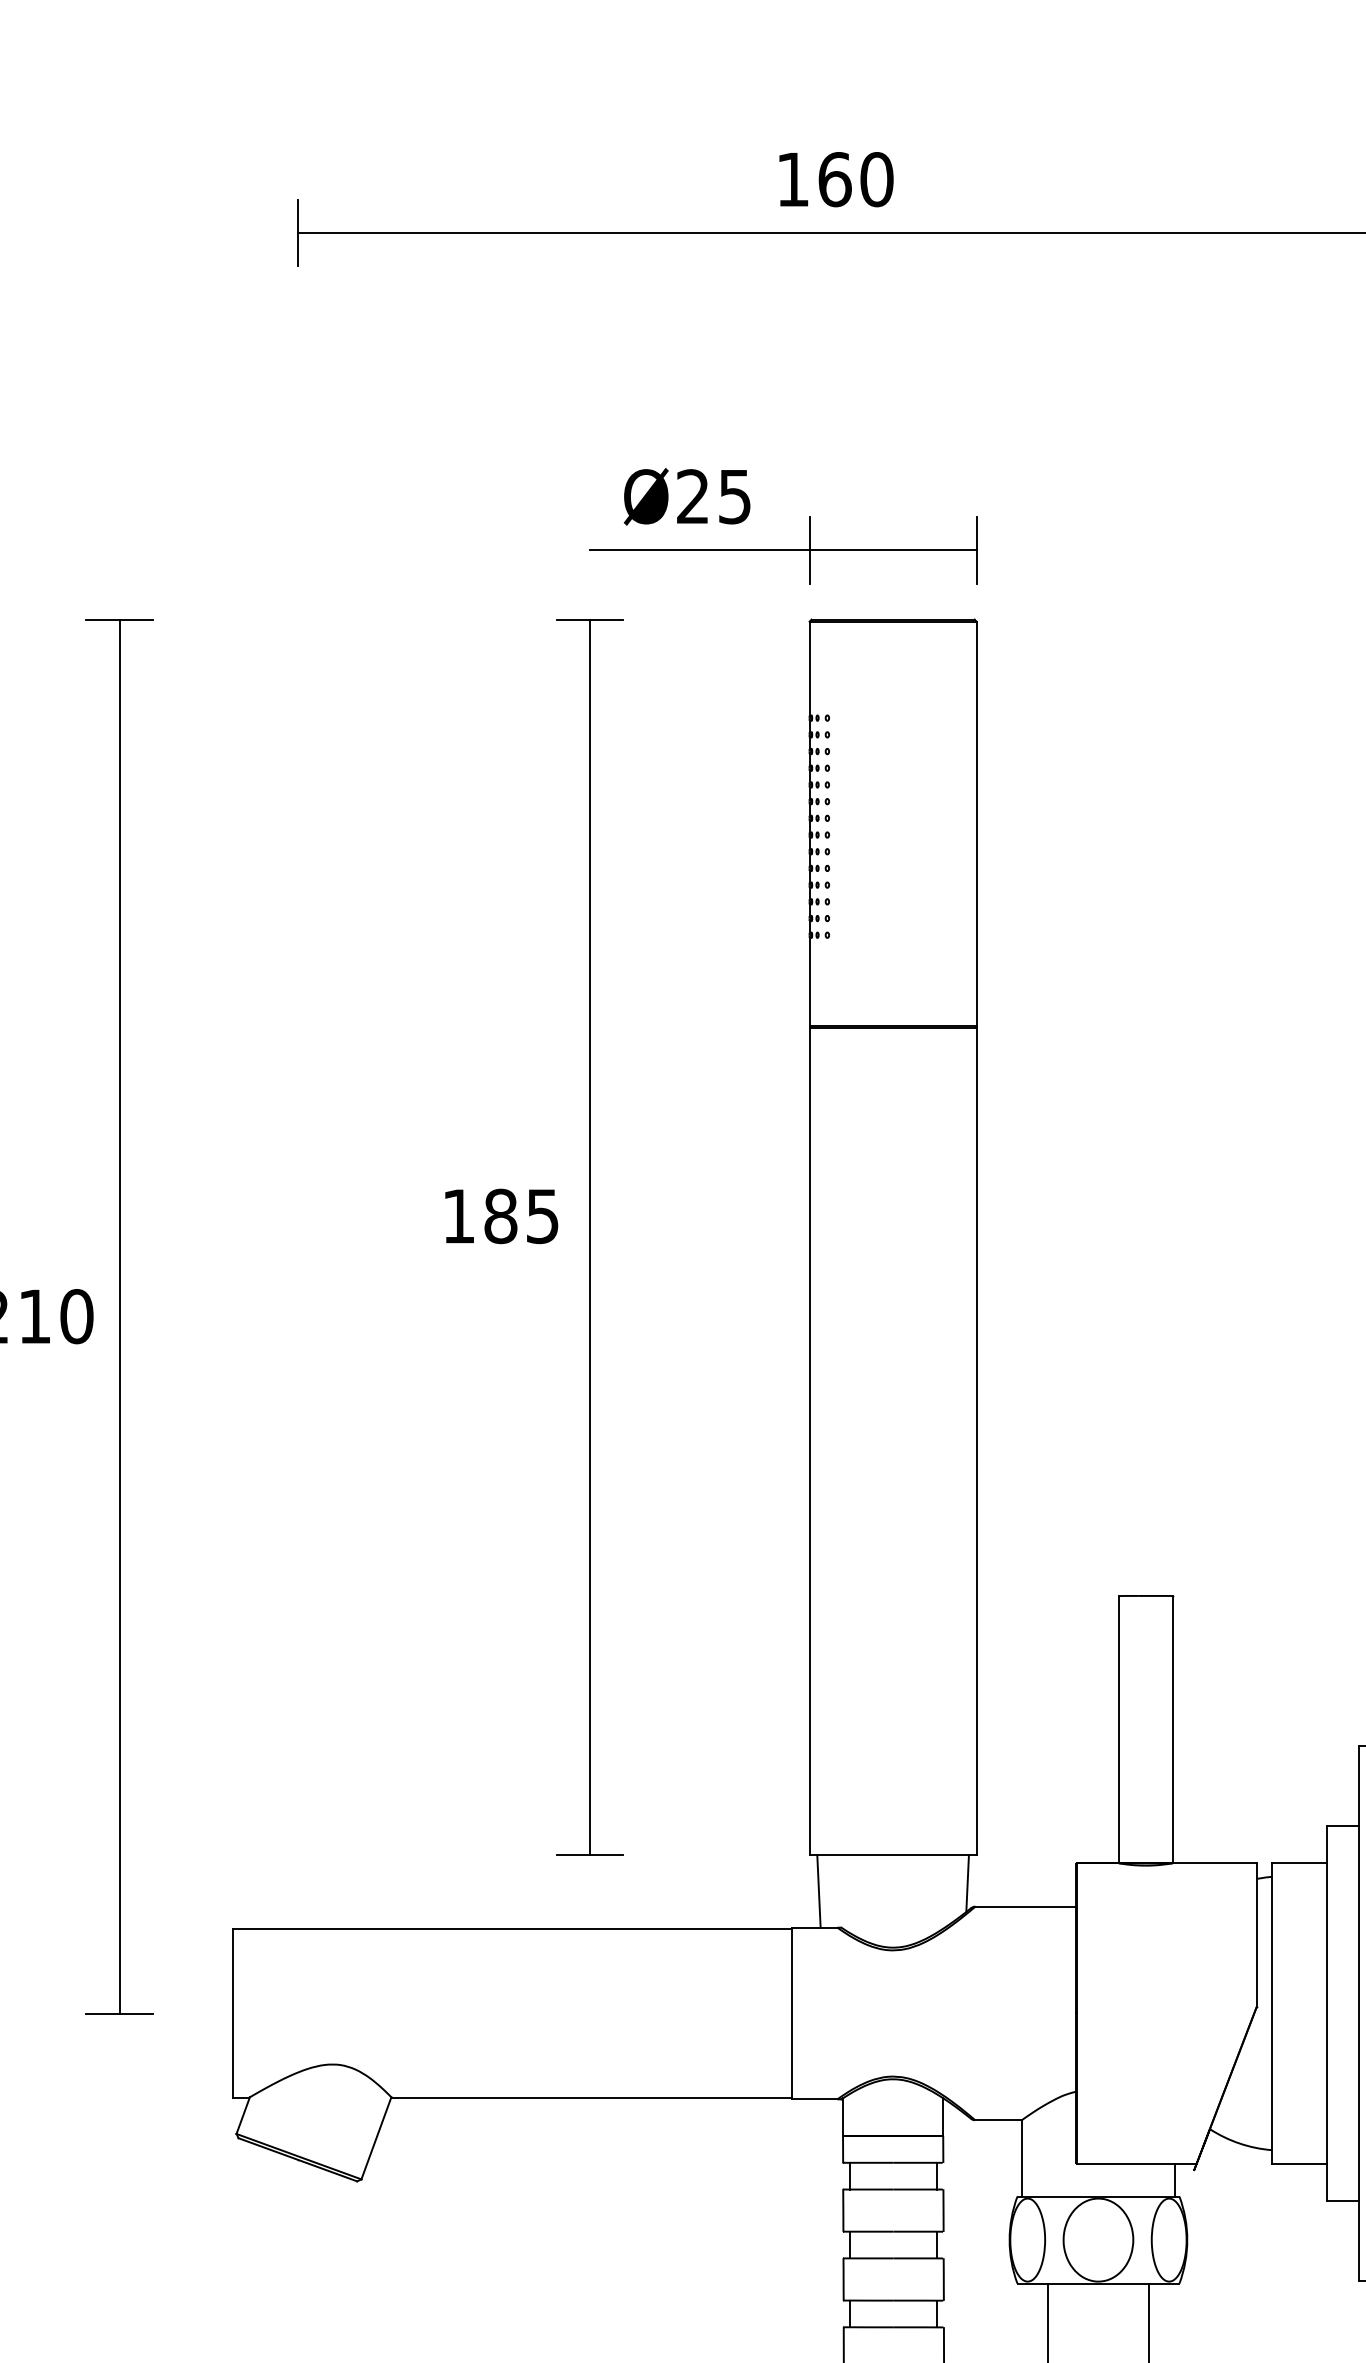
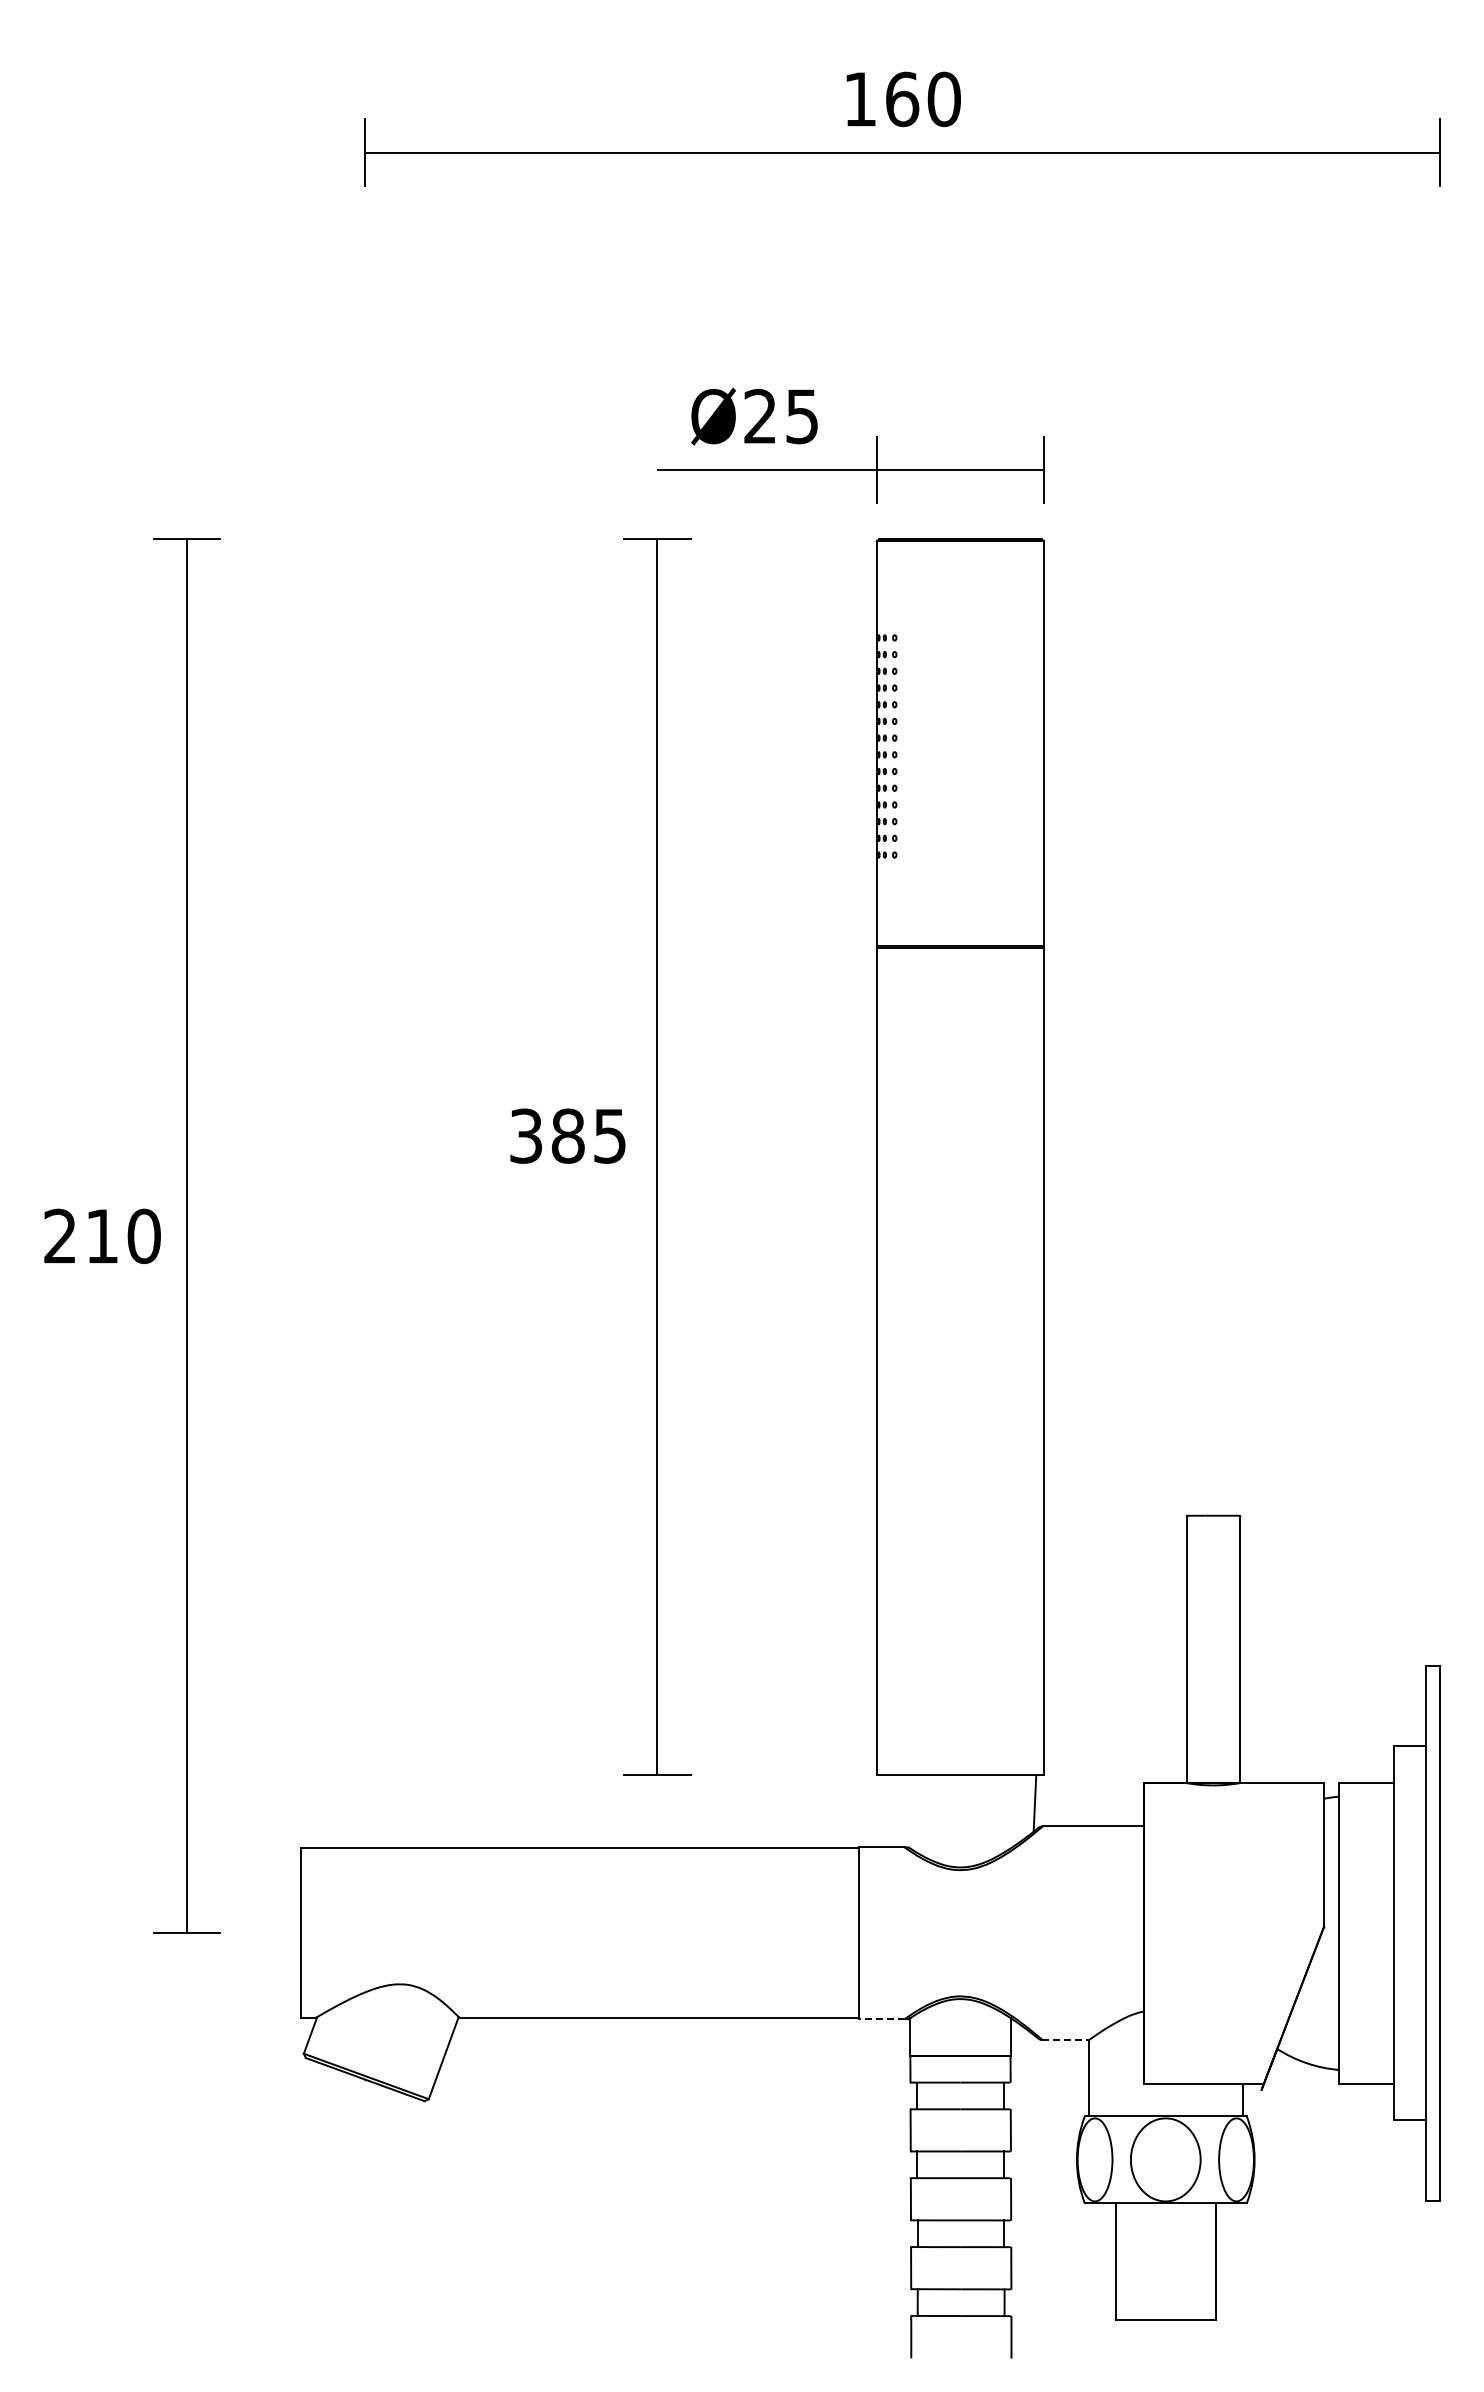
text: (459, 1215) -> (526, 1135), 185 -> 385
line: (818, 1891) -> (885, 1811), removed
line: (814, 2099) -> (881, 2019), solid -> dashed
line: (999, 2120) -> (1066, 2040), solid -> dashed

